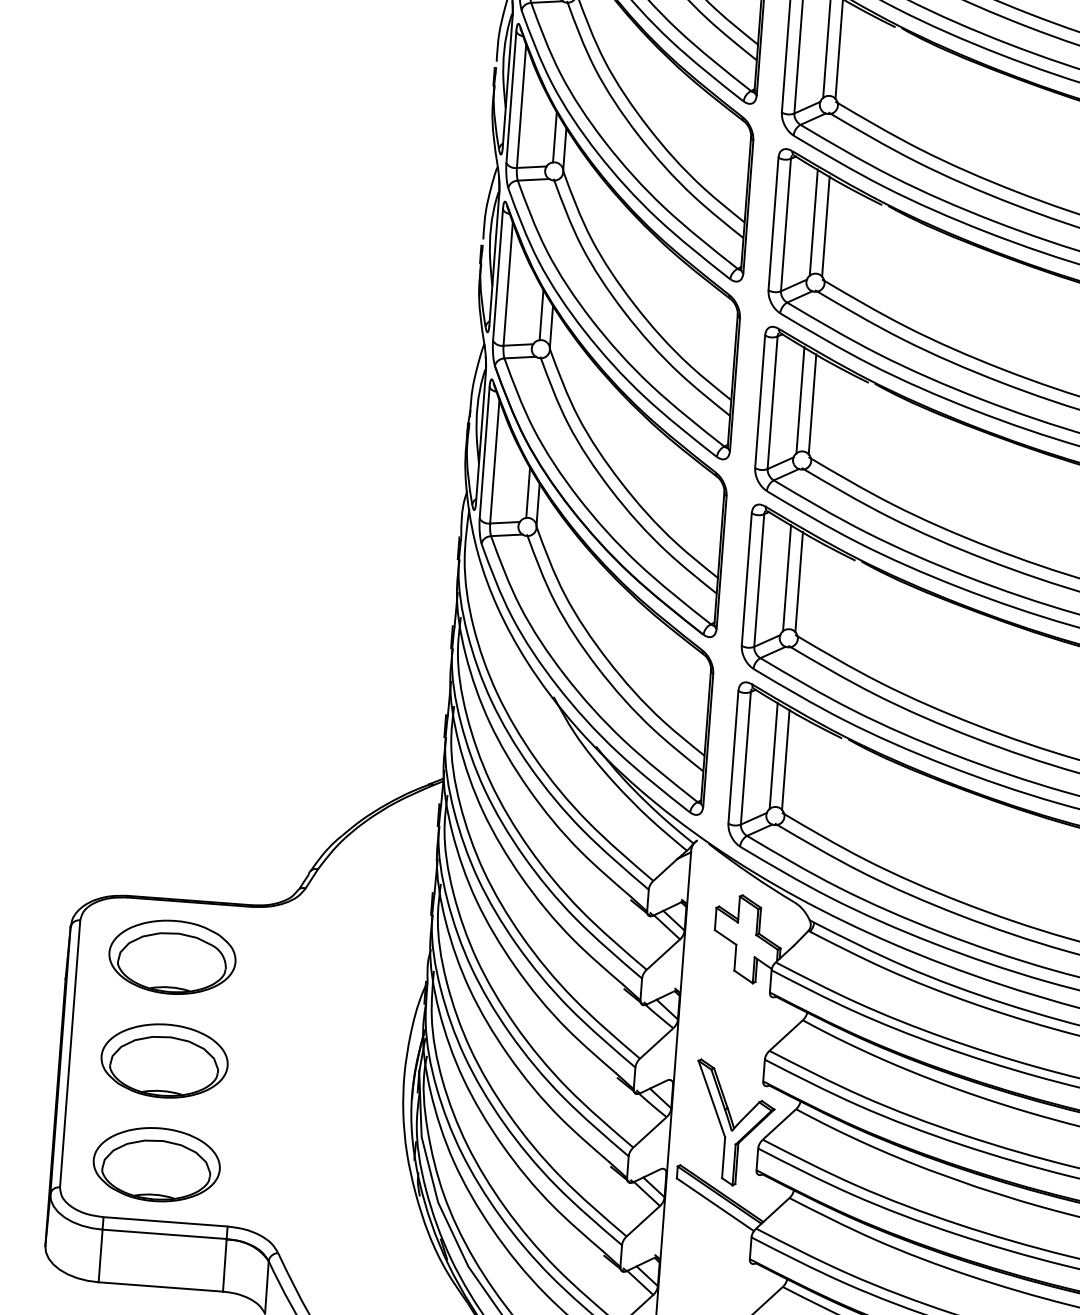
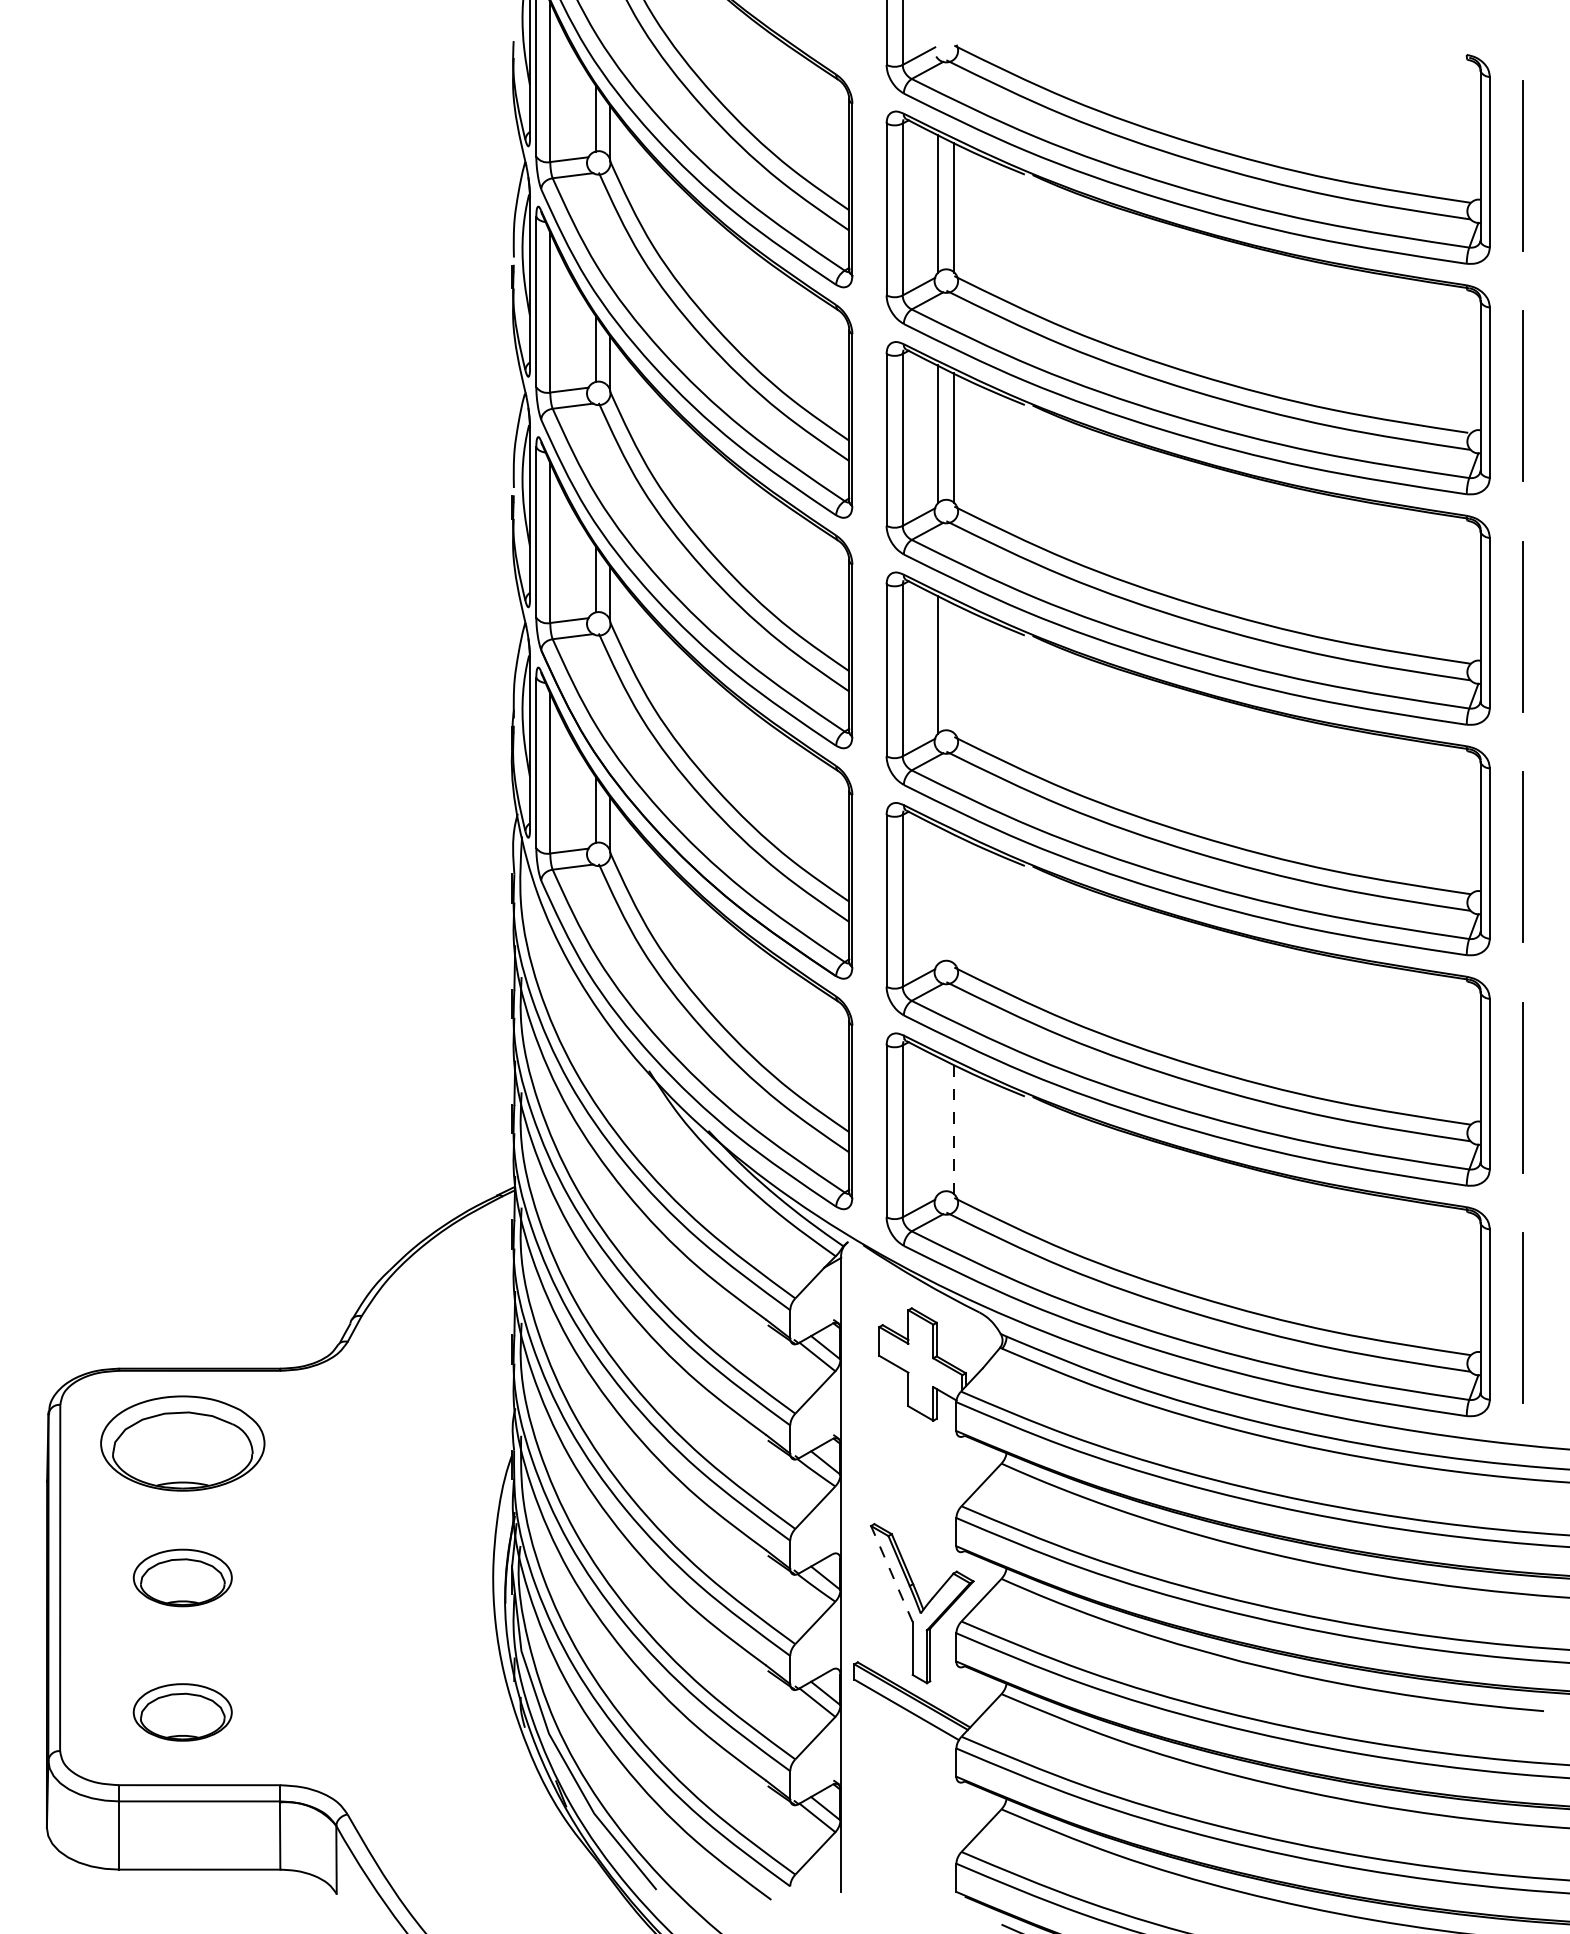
line: (812, 404) -> (954, 668), removed
line: (787, 577) -> (938, 894), removed
line: (799, 582) -> (954, 899), removed
line: (773, 755) -> (938, 1125), removed
line: (785, 759) -> (954, 1129), solid -> dashed
part: (164, 1060) -> (182, 1577), size x0.6
line: (711, 1098) -> (891, 1573), solid -> dashed
part: (156, 1164) -> (182, 1712), size x0.6

